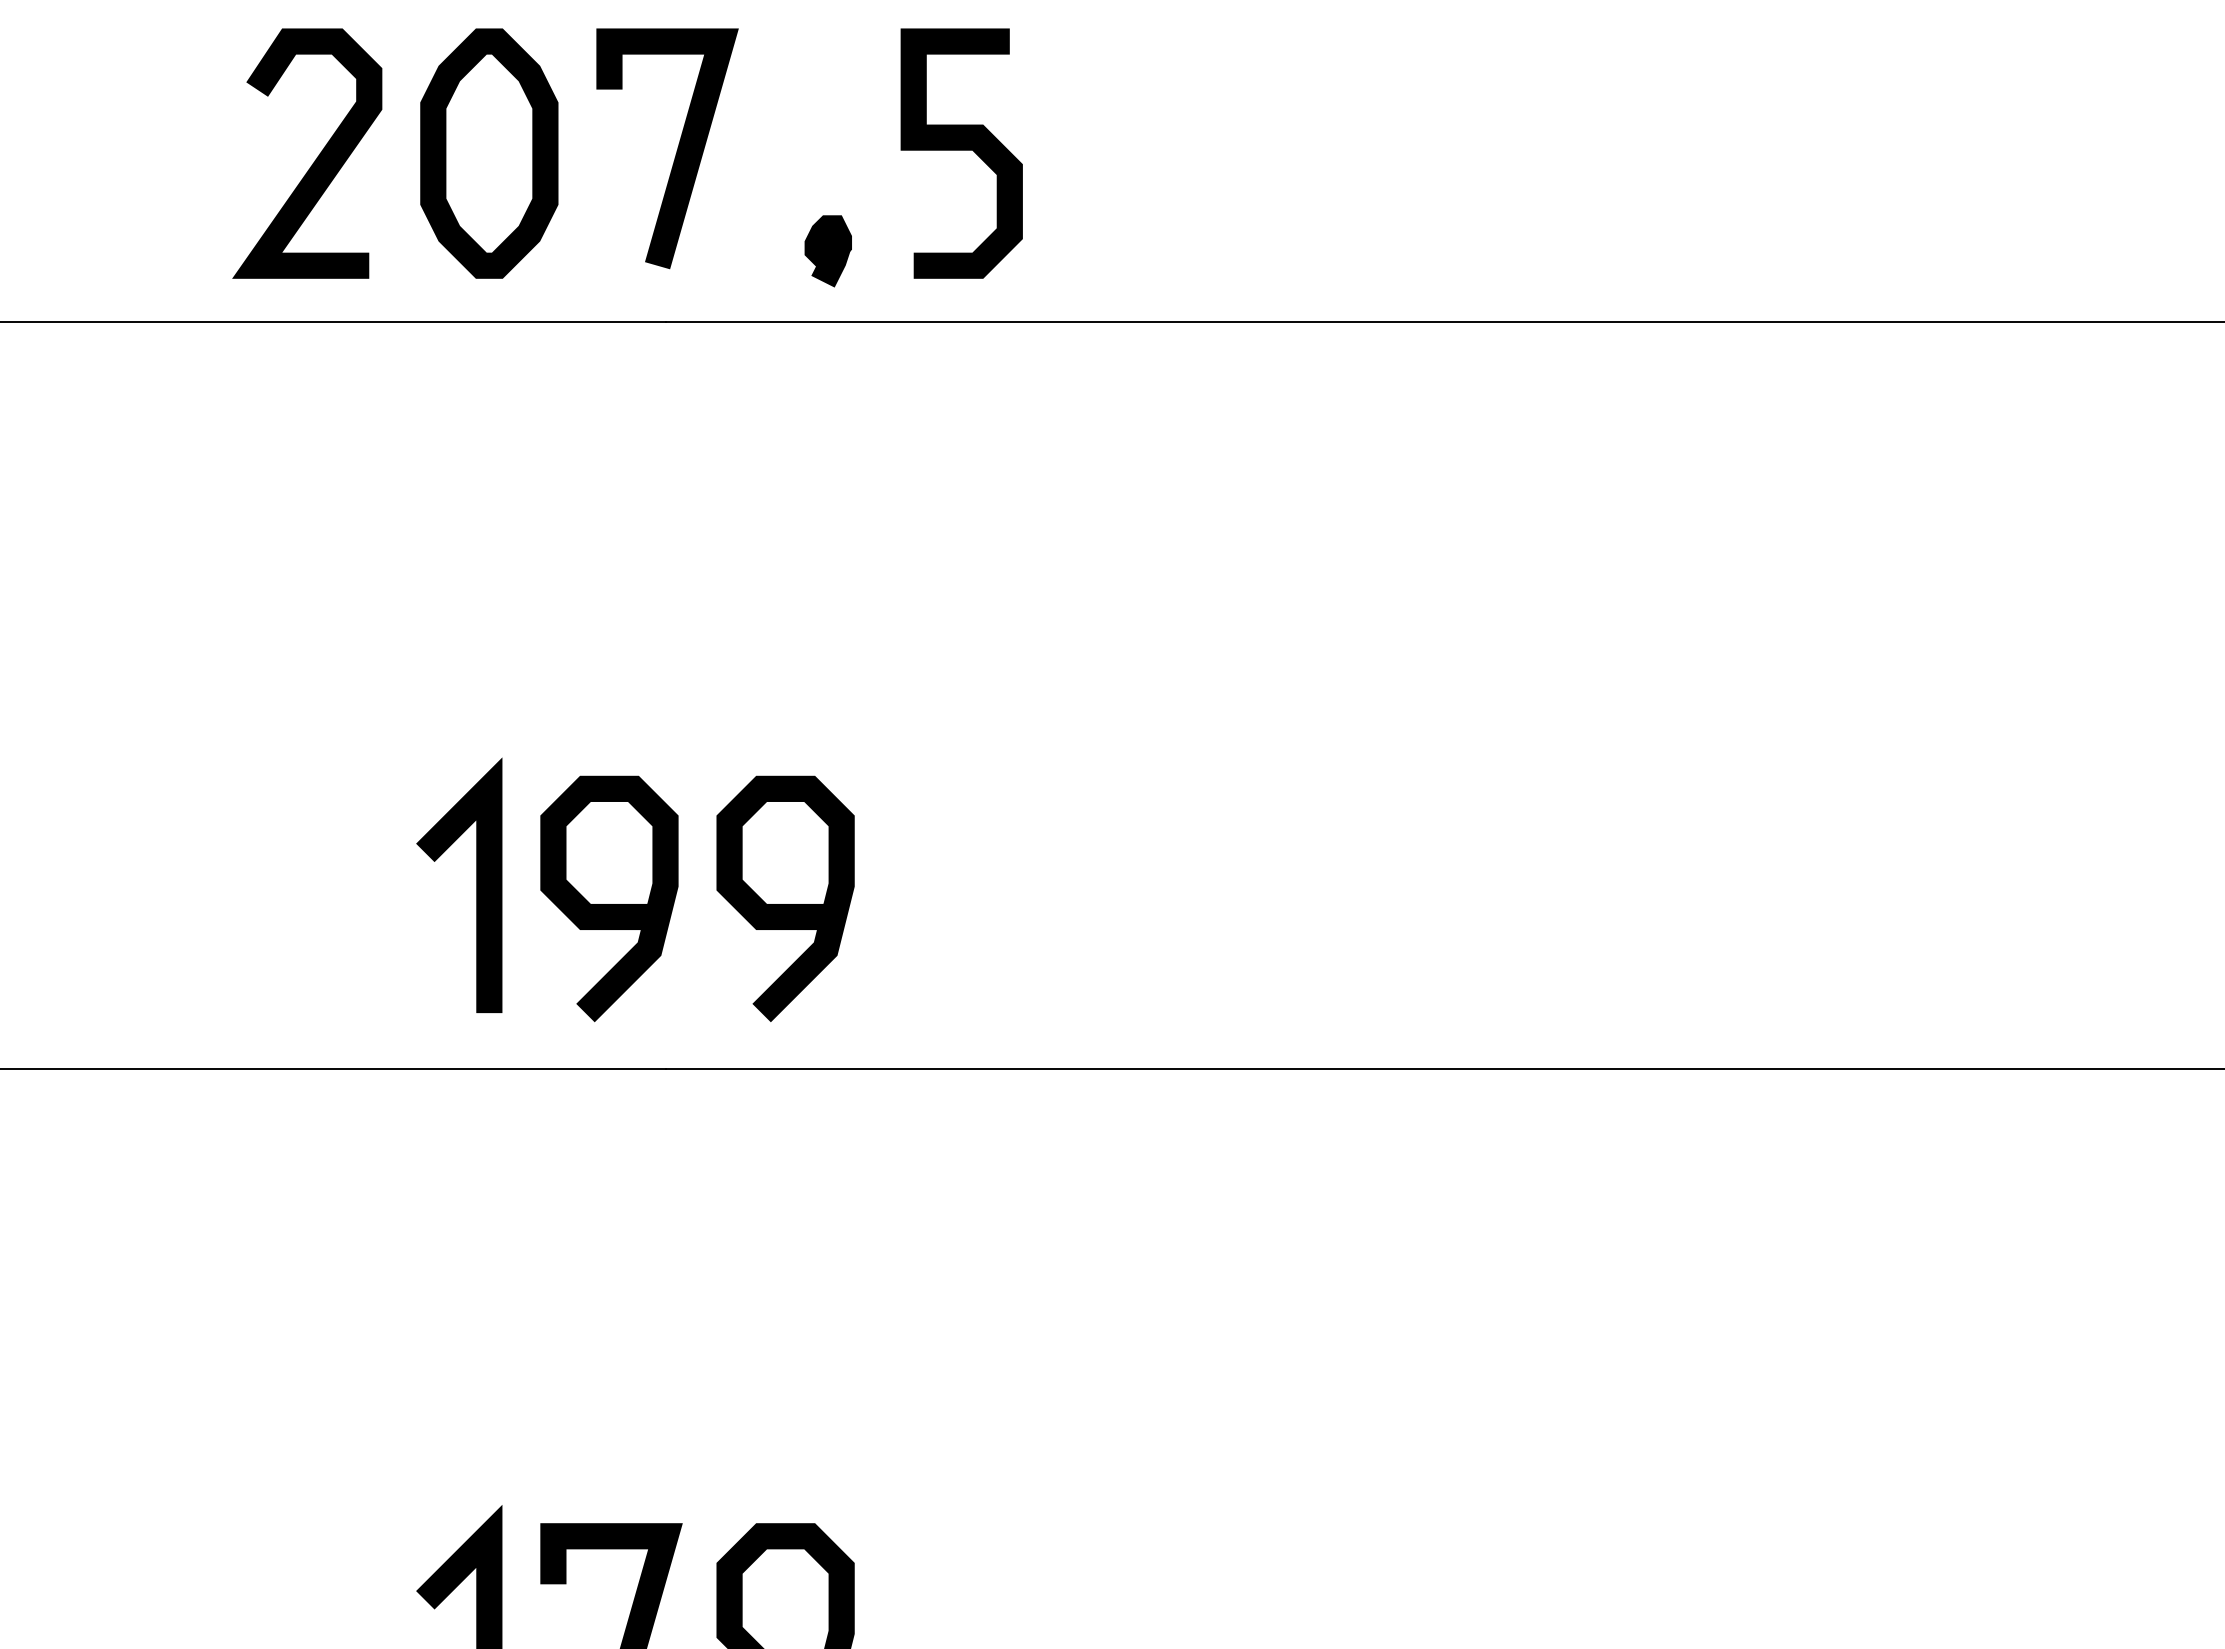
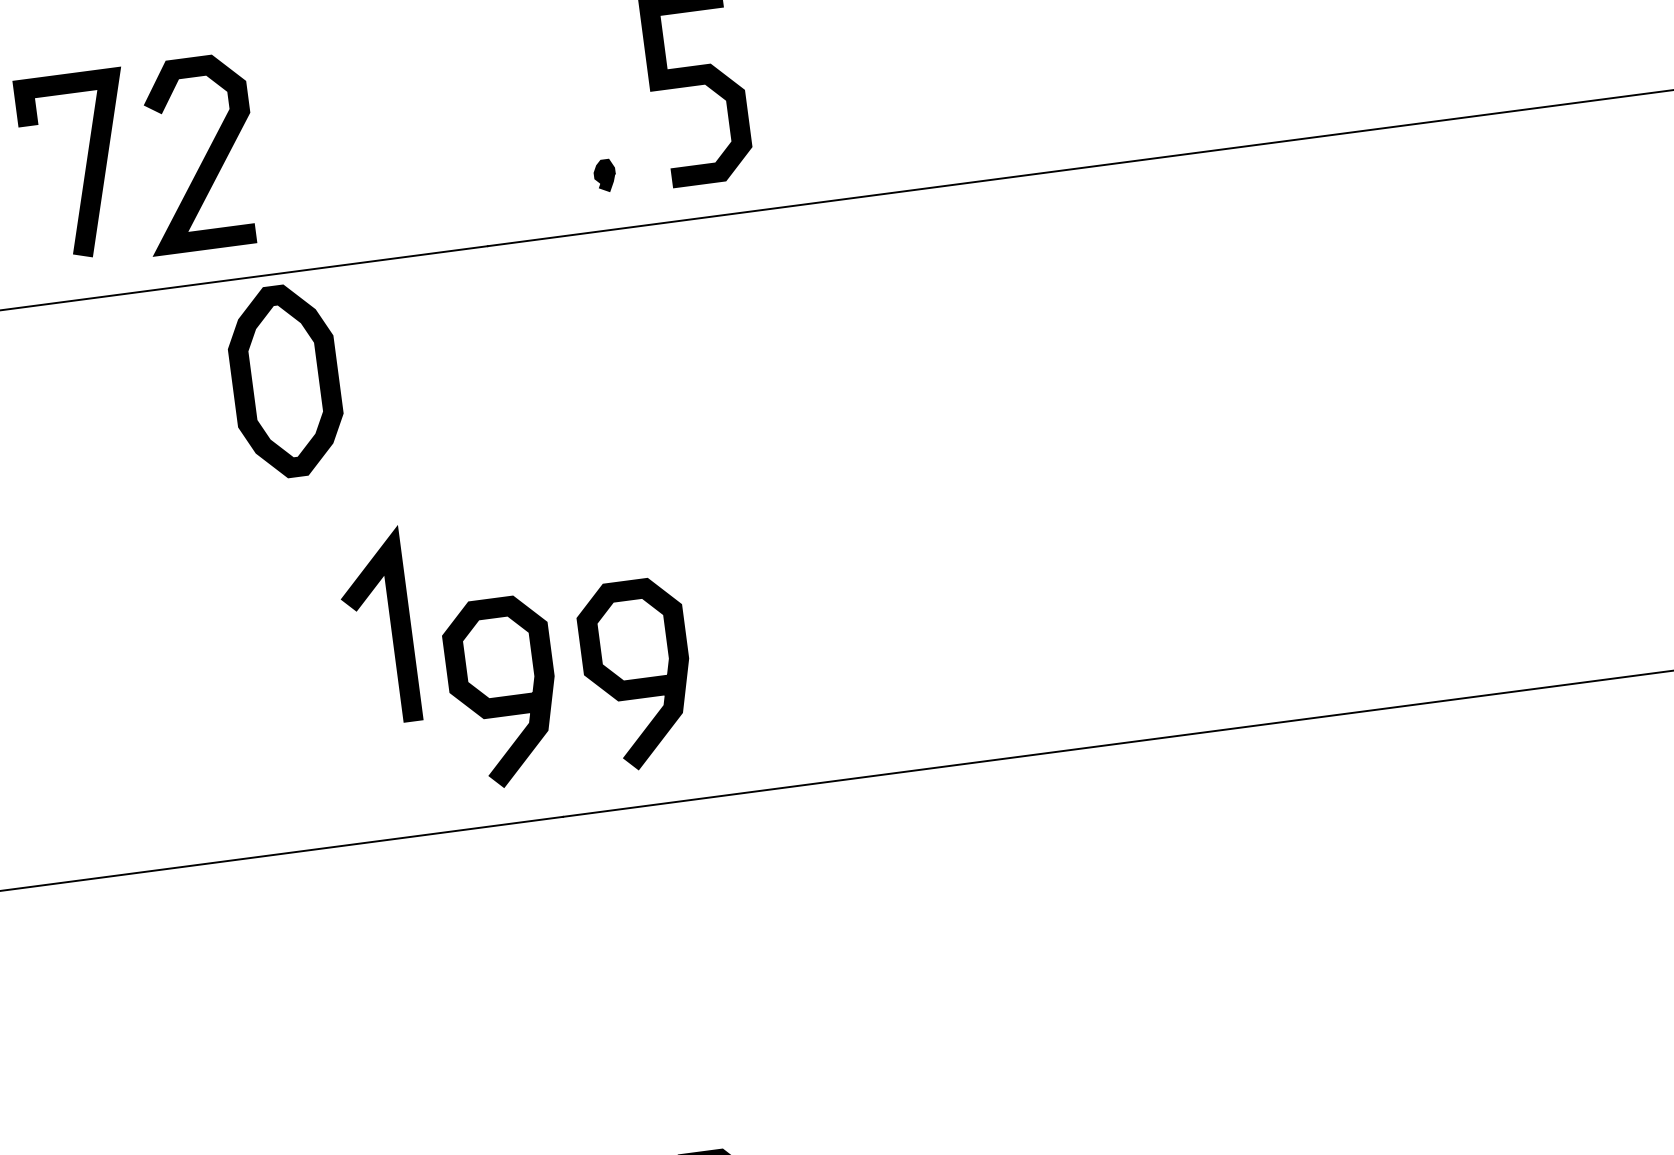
line: (676, 150) -> (85, 166), moved
part: (489, 153) -> (285, 381), moved
part: (827, 251) -> (604, 176), size x0.6
line: (476, 884) -> (390, 624), moved

